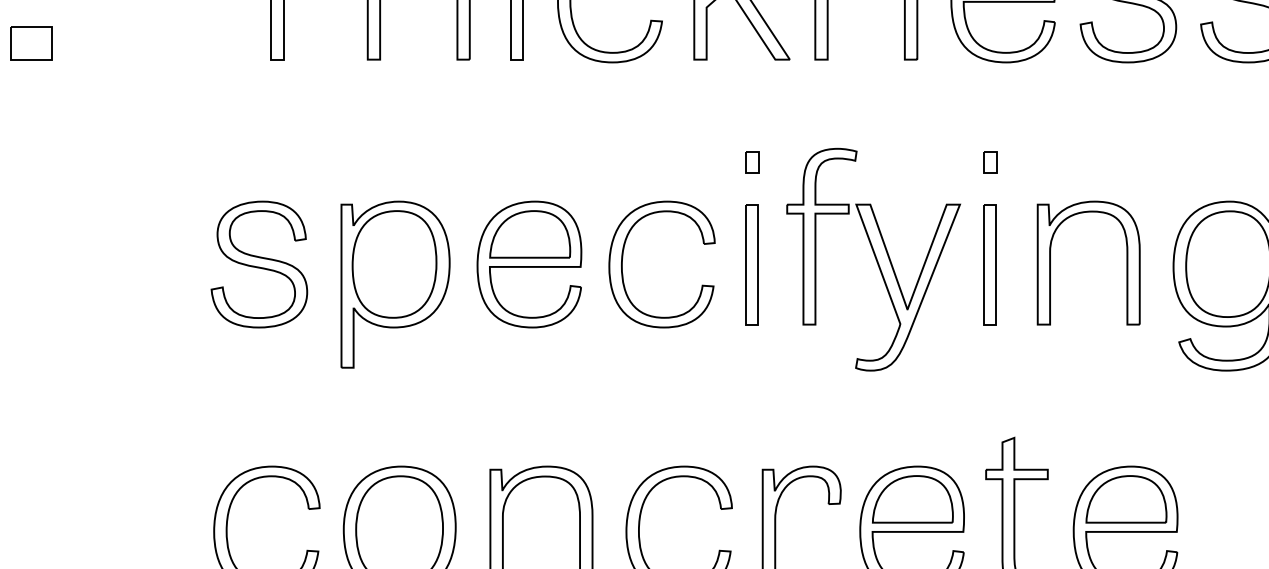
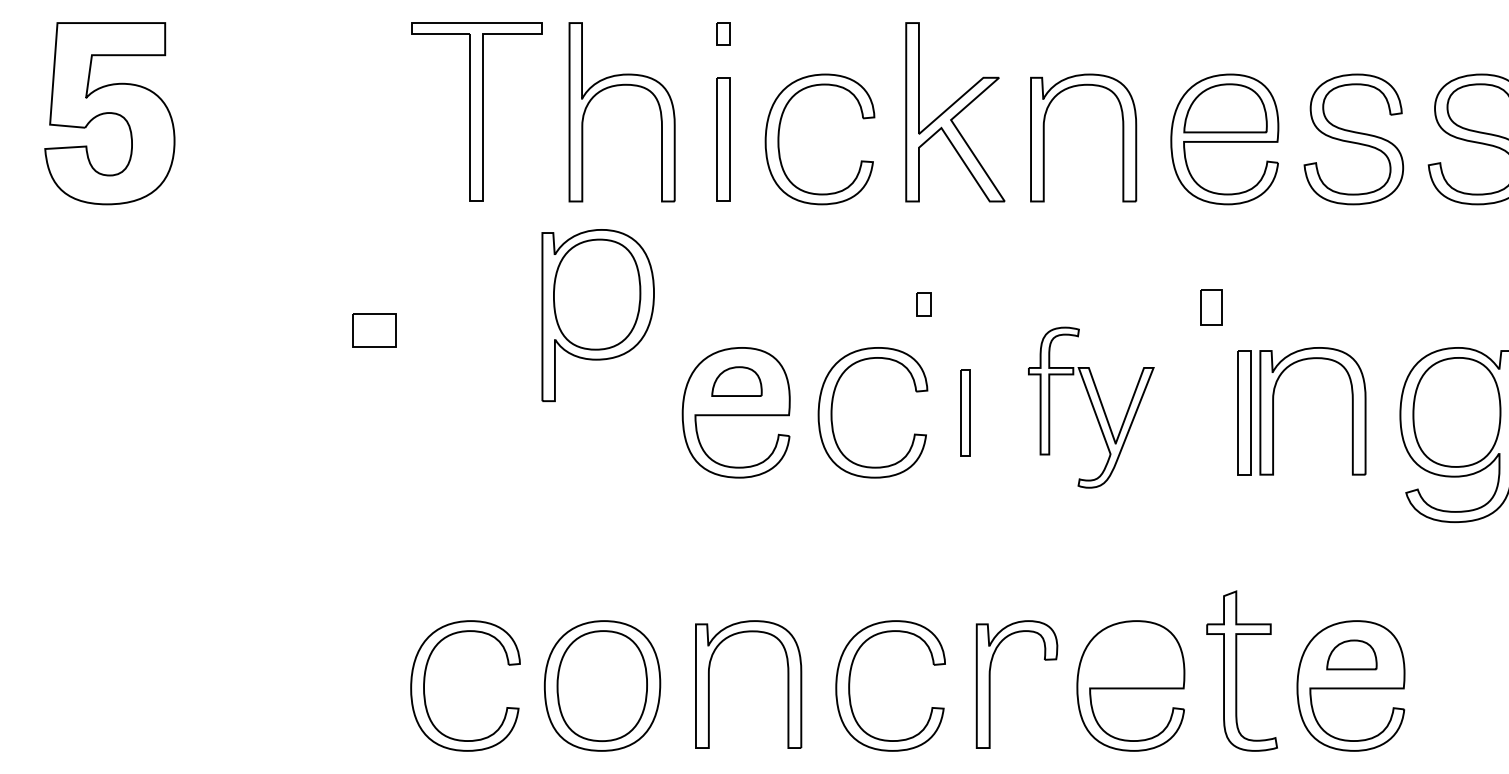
part: (31, 43) -> (374, 330), moved
part: (751, 162) -> (923, 304), moved
part: (990, 162) -> (1211, 307), size x1.6
part: (529, 234) -> (736, 381), size x0.6
part: (873, 259) -> (1091, 407), size x0.7
part: (259, 264) -> (457, 412), removed
part: (751, 264) -> (965, 412), size x0.7
part: (990, 264) -> (1244, 412), moved
part: (394, 284) -> (597, 315), moved
part: (912, 498) -> (1131, 654), removed
part: (1126, 498) -> (1351, 654), size x0.6

